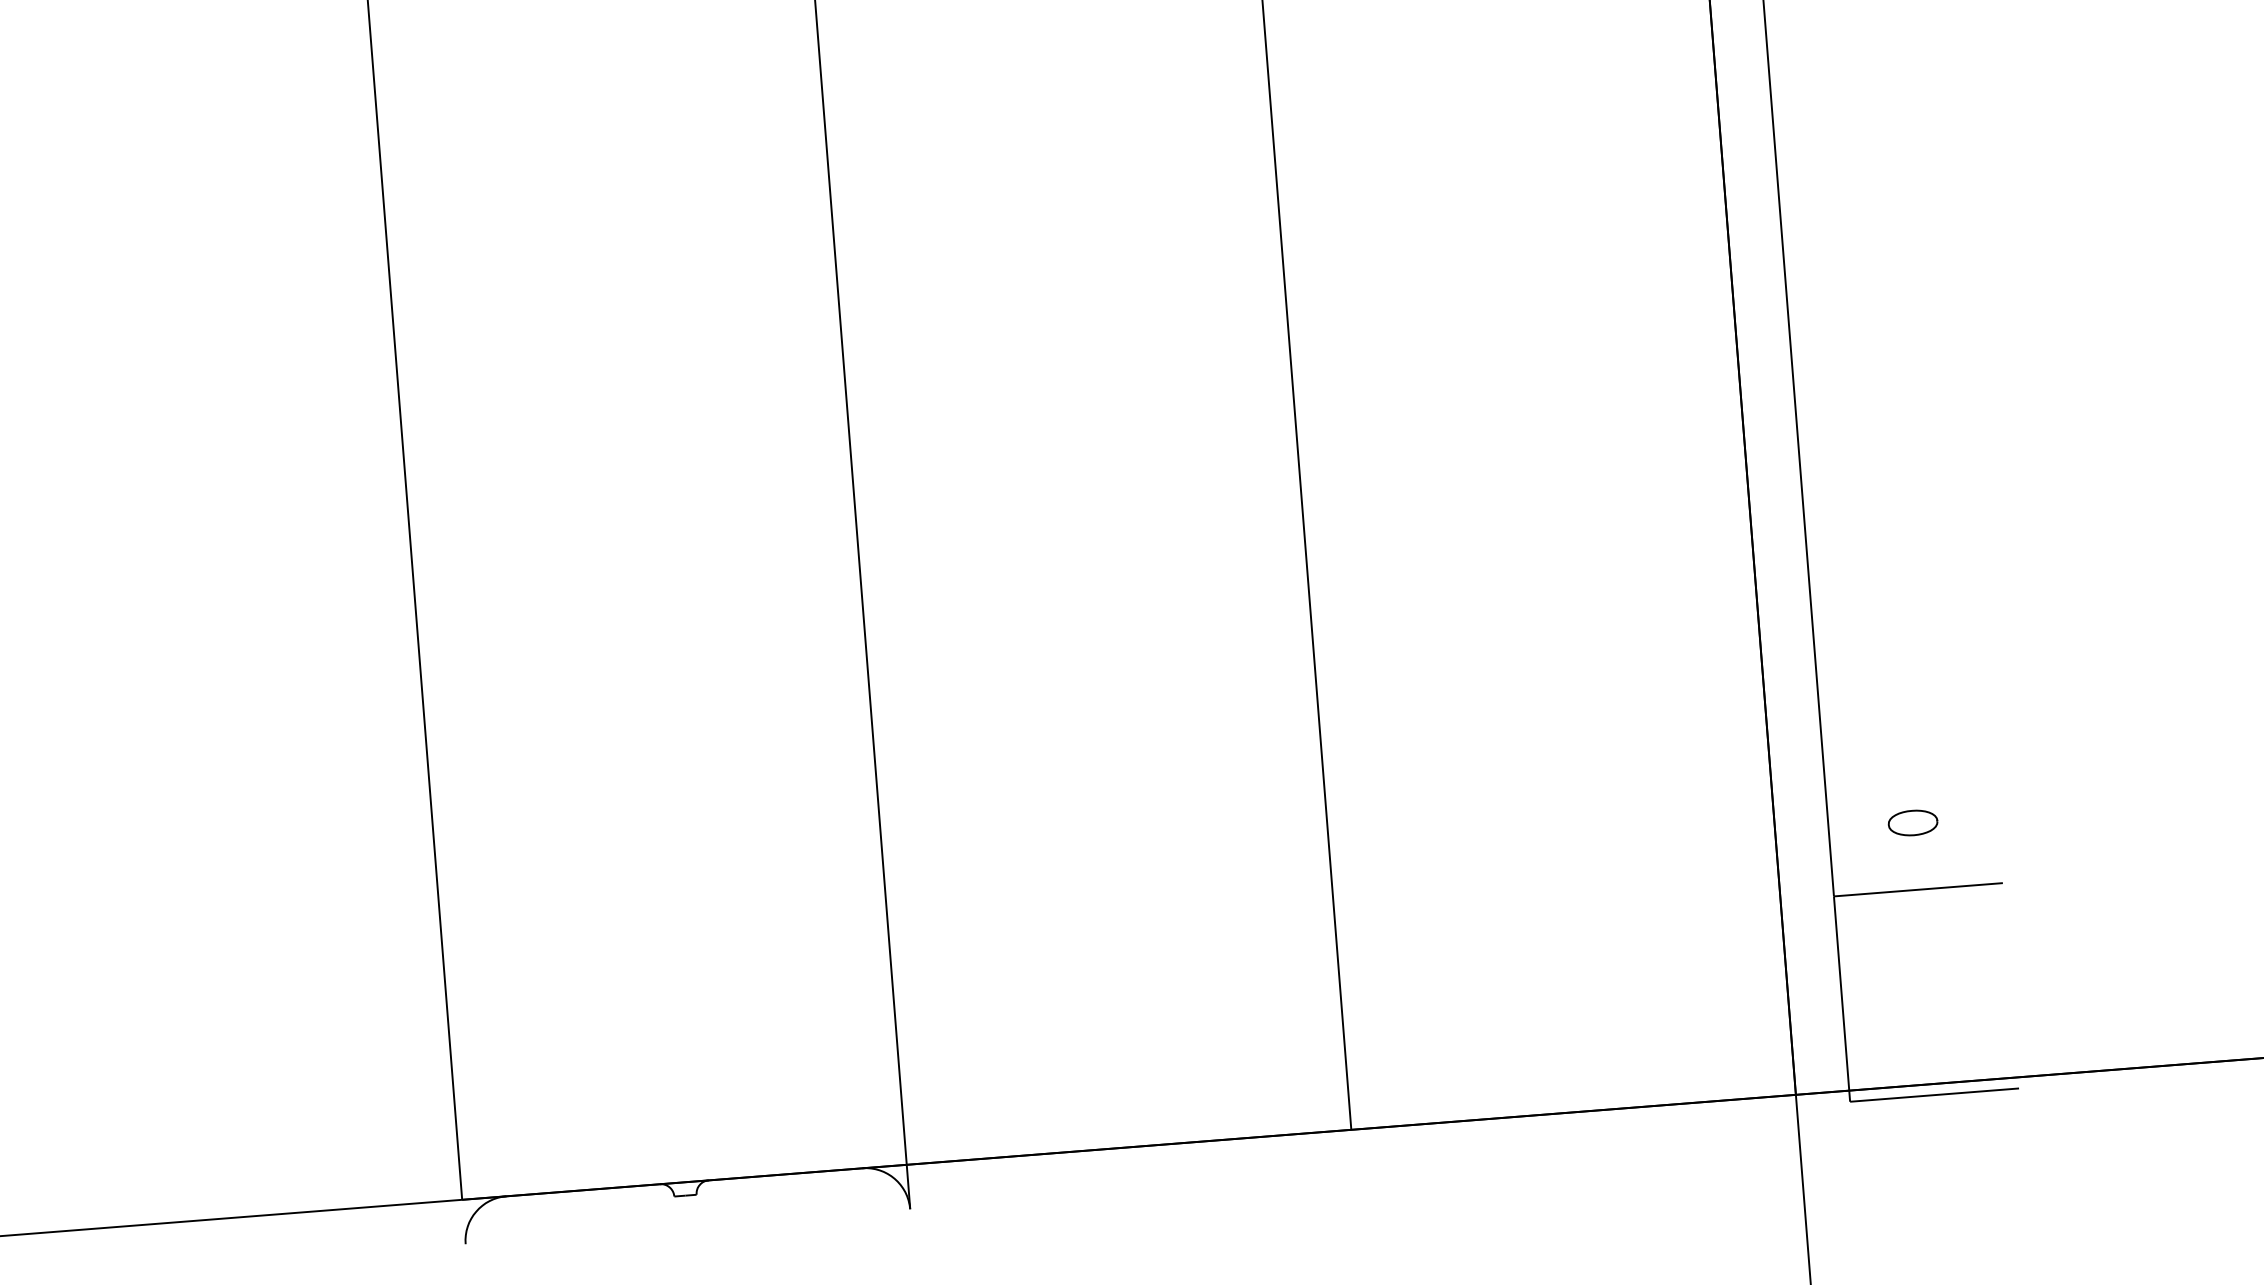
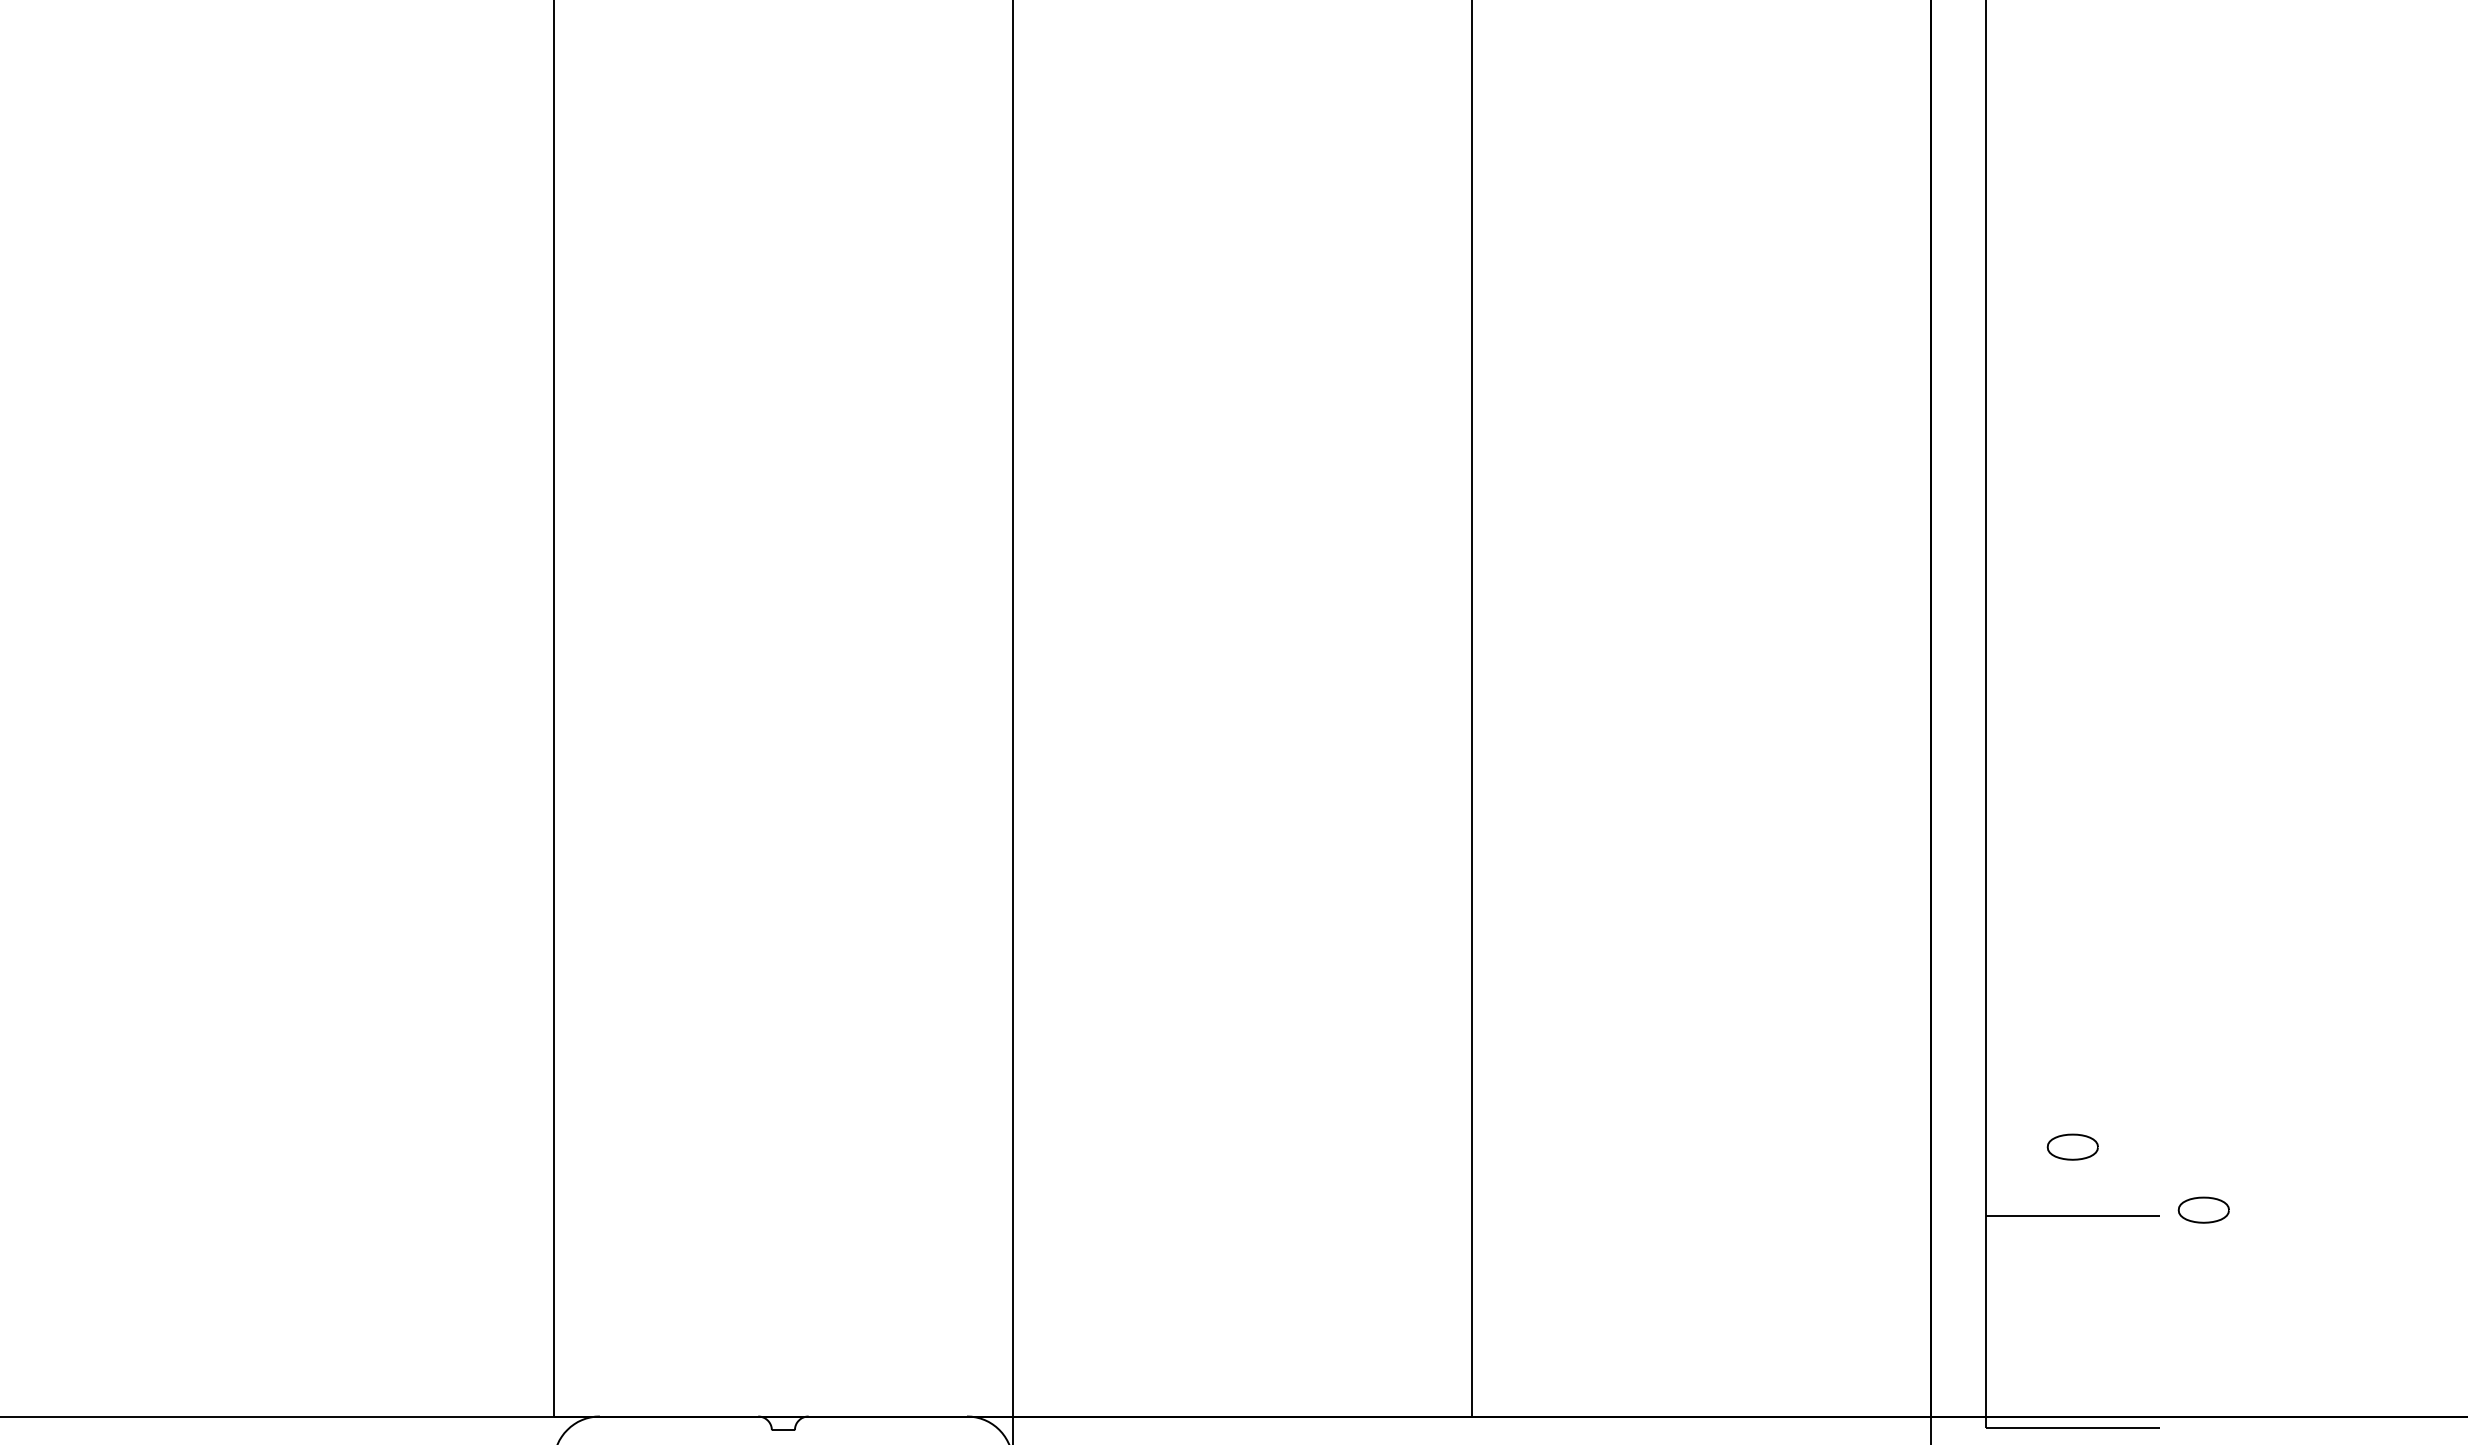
part: (2044, 873) -> (2203, 1209), added

